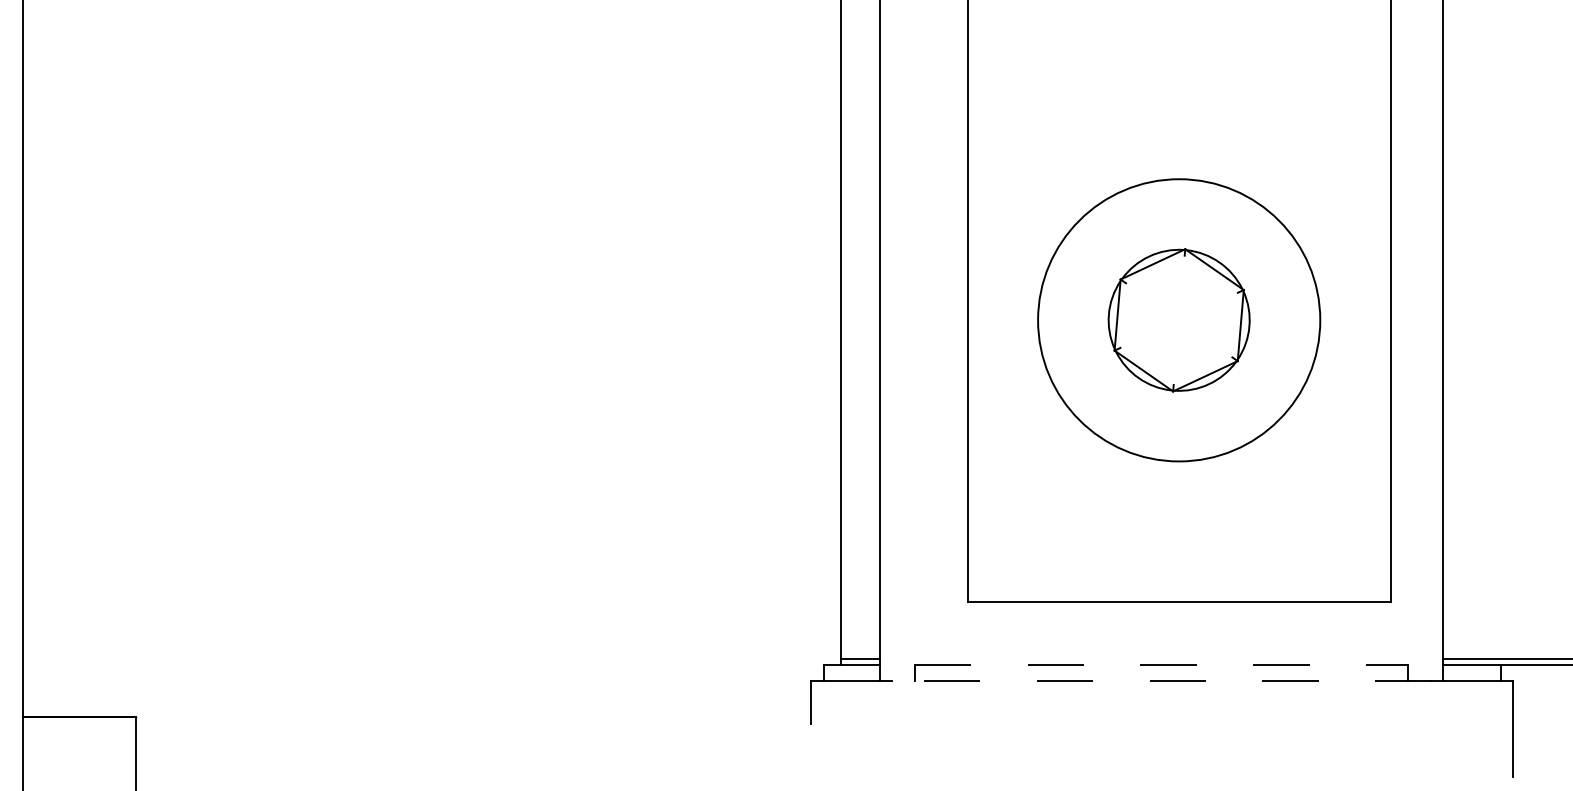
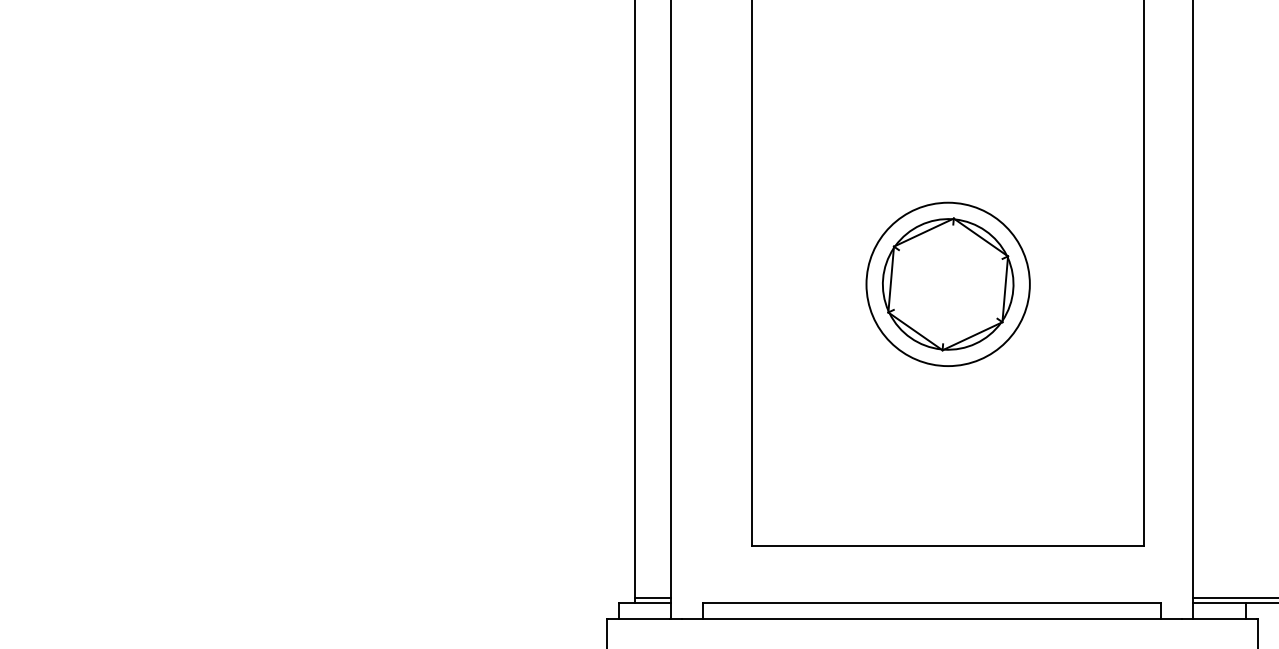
circle: (1178, 320) -> (947, 284), size x0.62
line: (1161, 664) -> (931, 603), dashed -> solid
line: (1161, 681) -> (931, 619), dashed -> solid

